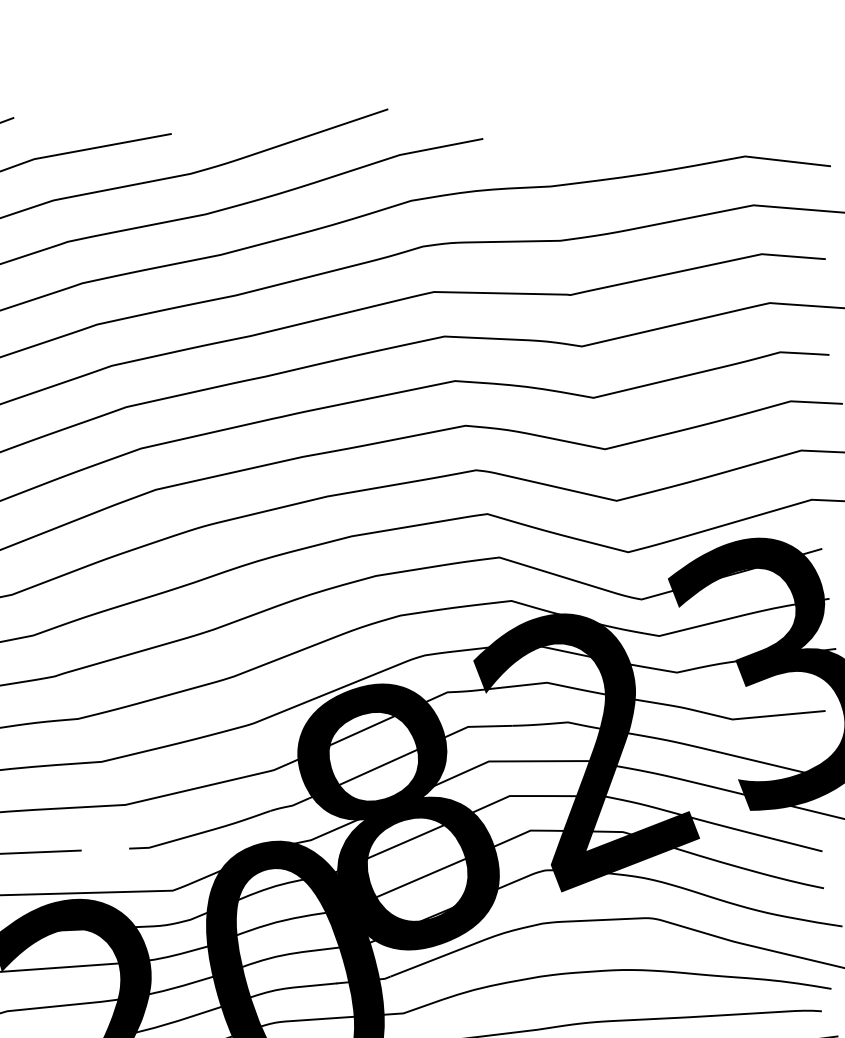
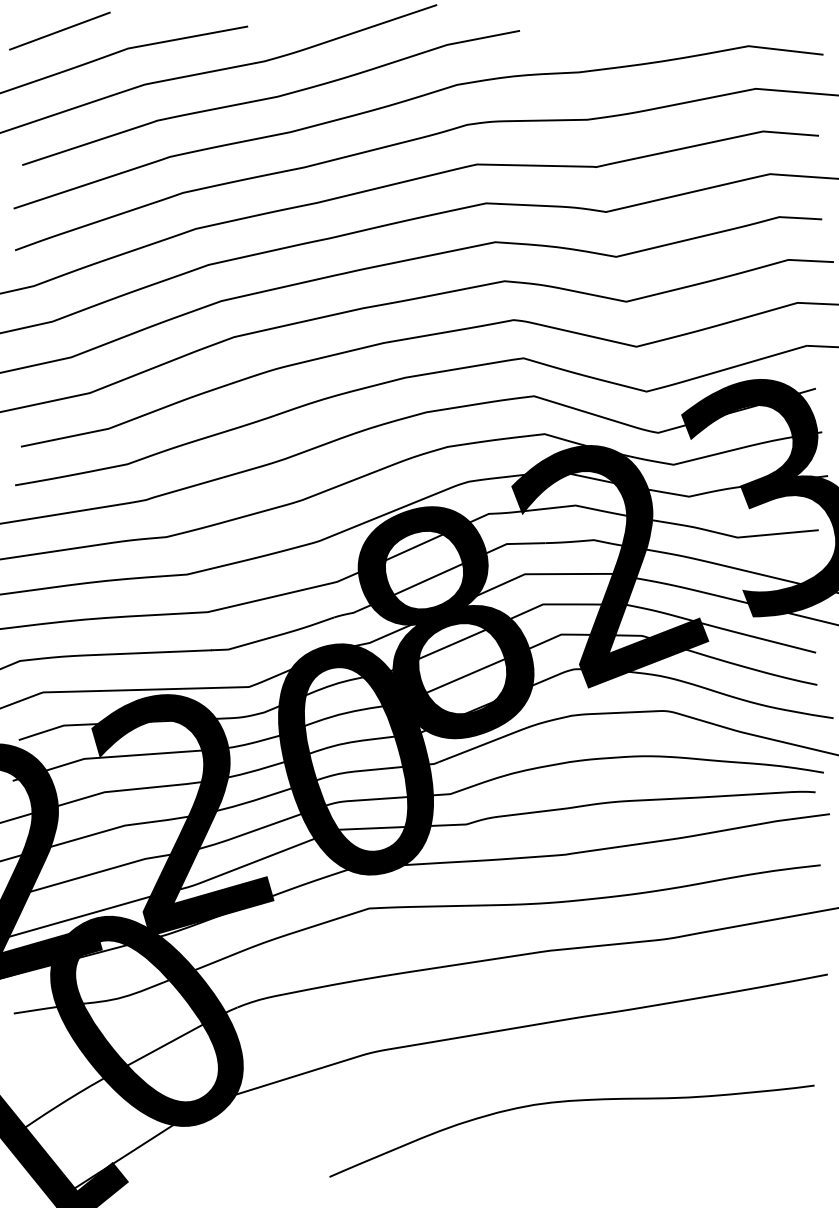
line: (104, 848) -> (189, 650), added

